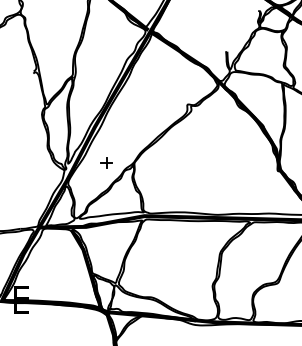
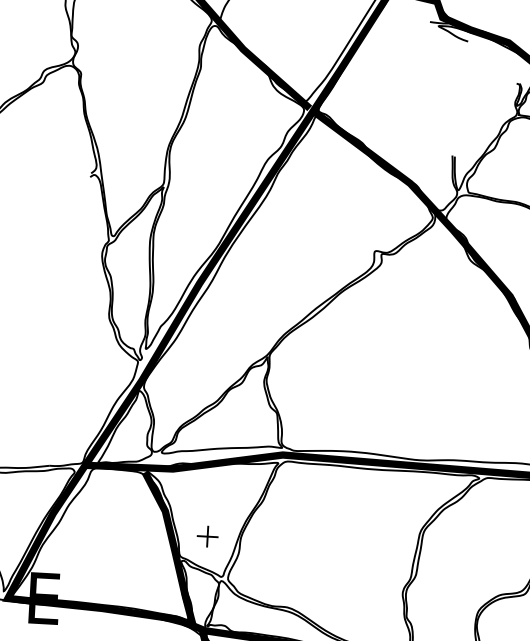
part: (106, 162) -> (207, 535), moved

